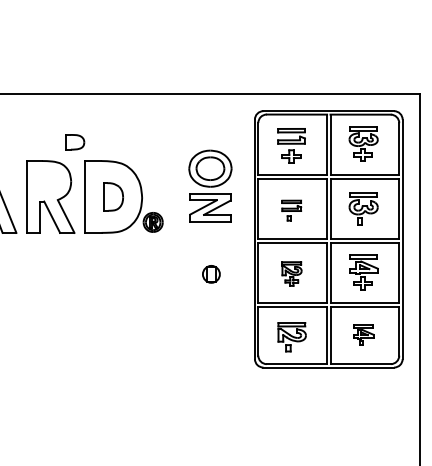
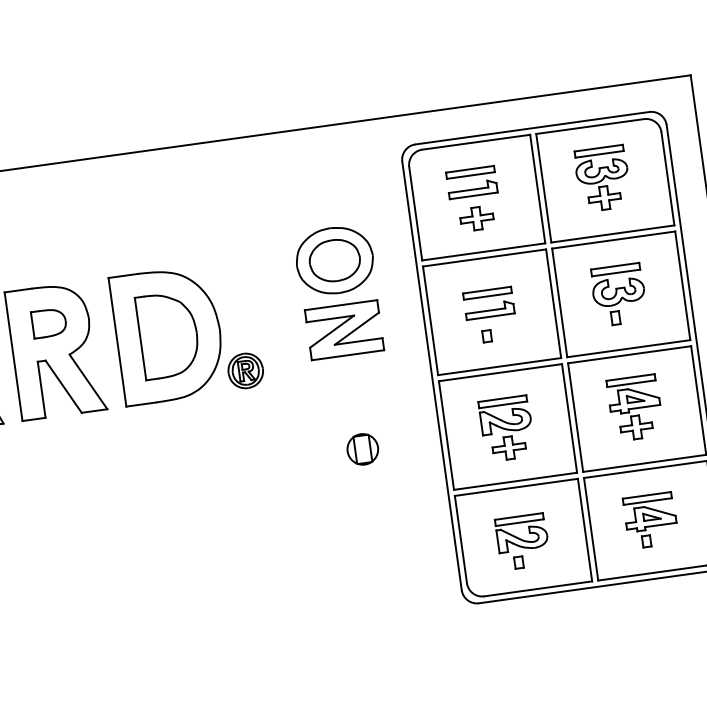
part: (75, 142) -> (50, 323), moved
part: (113, 196) -> (168, 334), size x1.67
part: (291, 210) -> (490, 315), size x1.43
part: (291, 273) -> (505, 427), size x1.43
part: (363, 335) -> (650, 521), size x1.43

